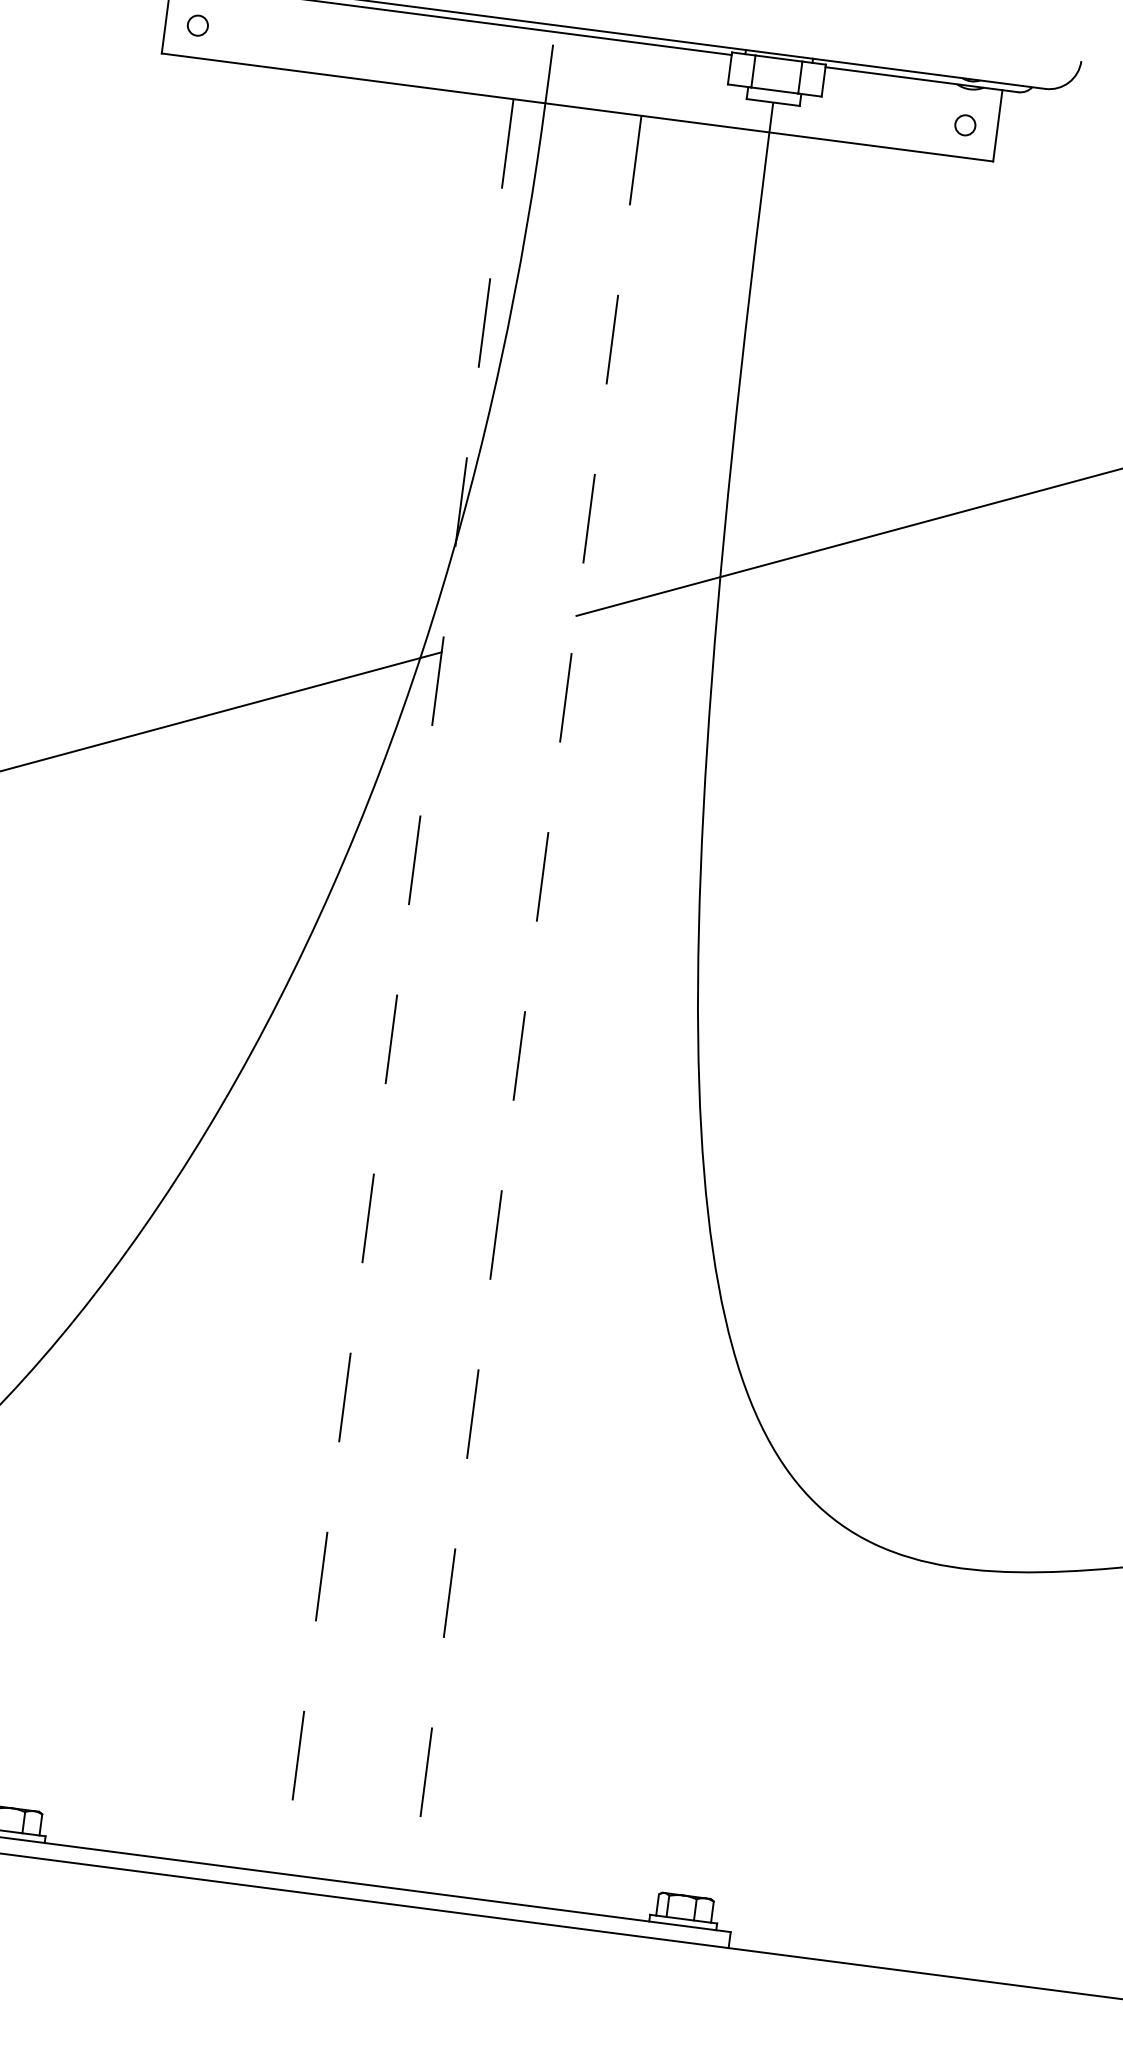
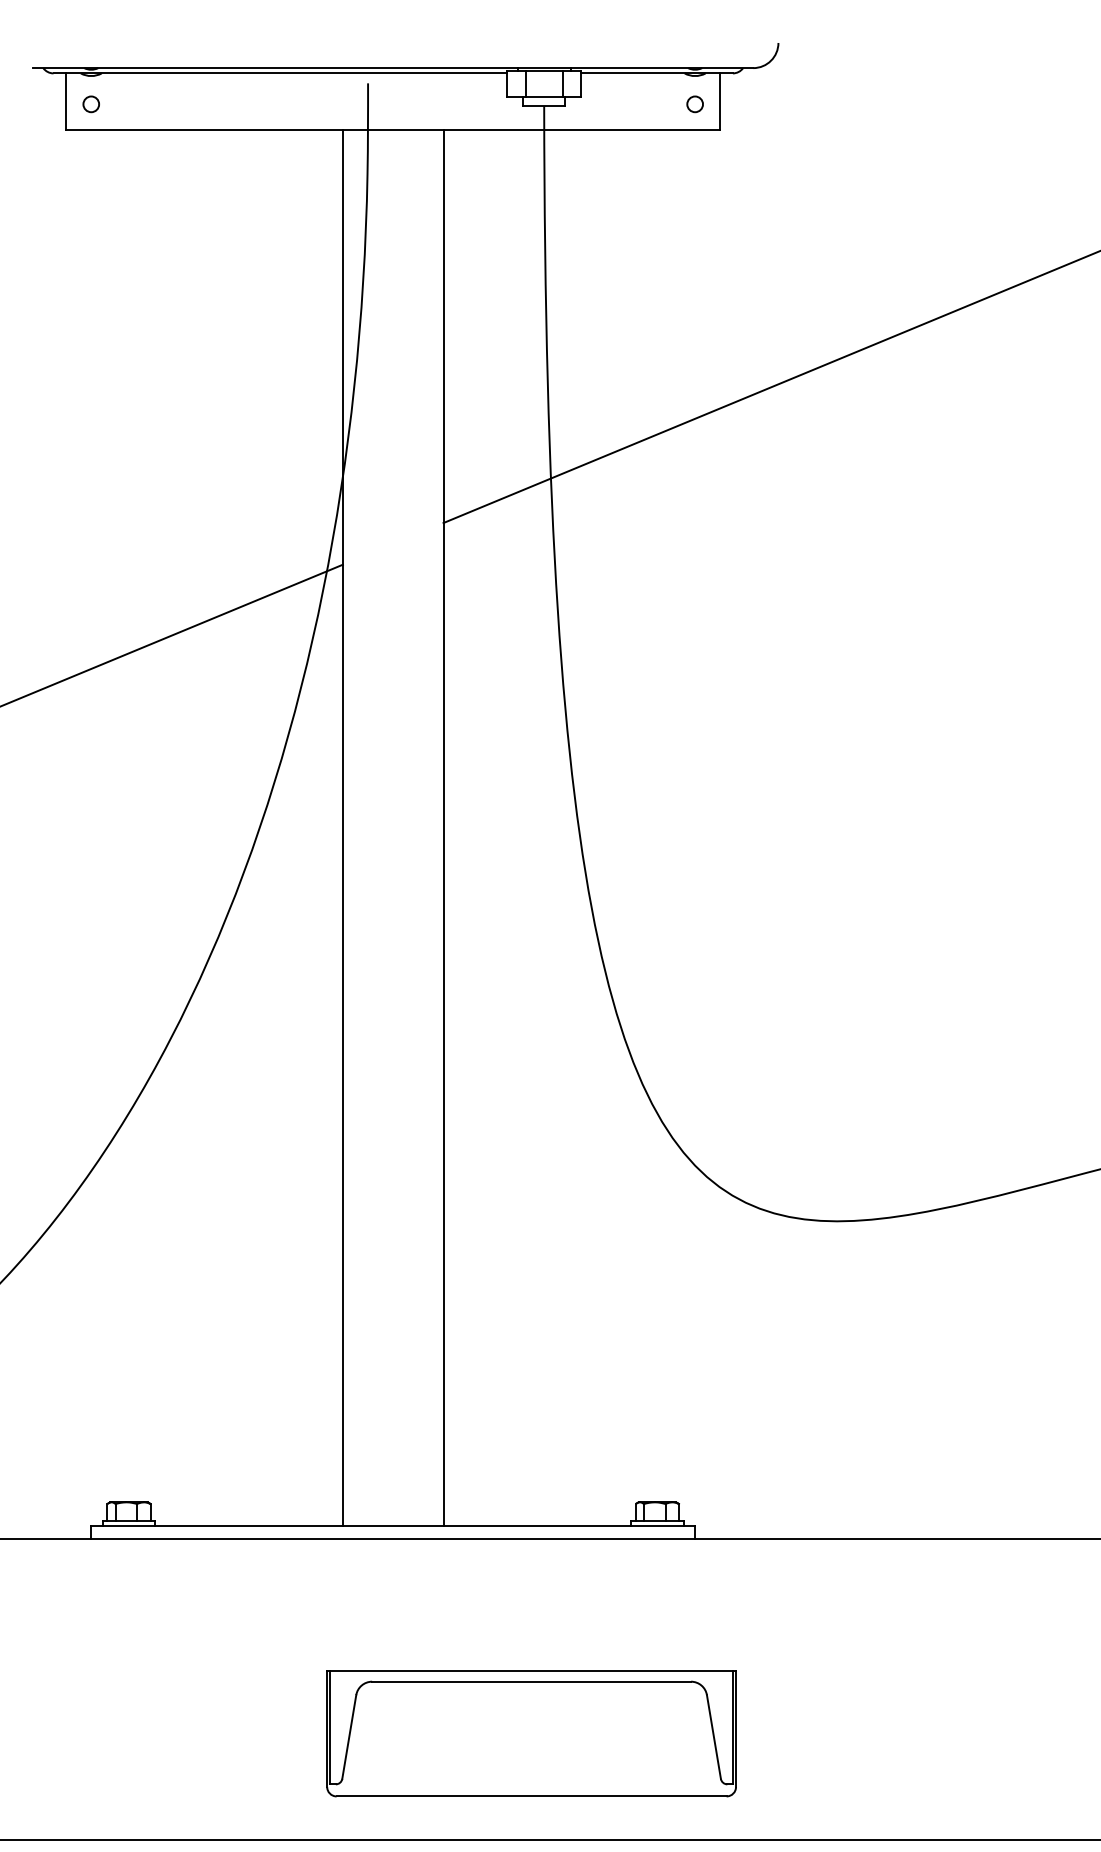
line: (397, 987) -> (342, 828), dashed -> solid
line: (526, 1004) -> (443, 828), dashed -> solid

